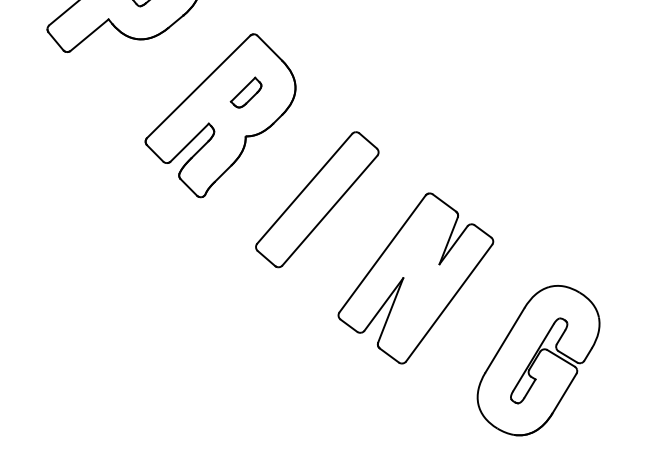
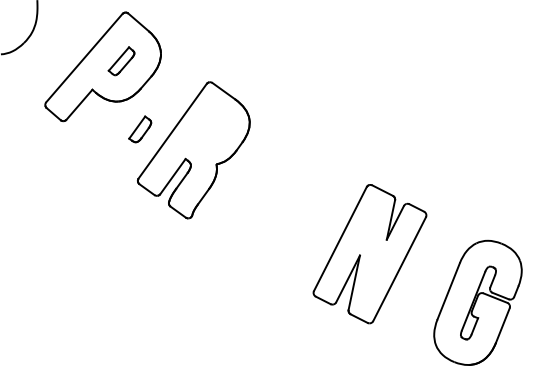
part: (246, 92) -> (140, 129), moved
part: (317, 199) -> (281, 204), removed

